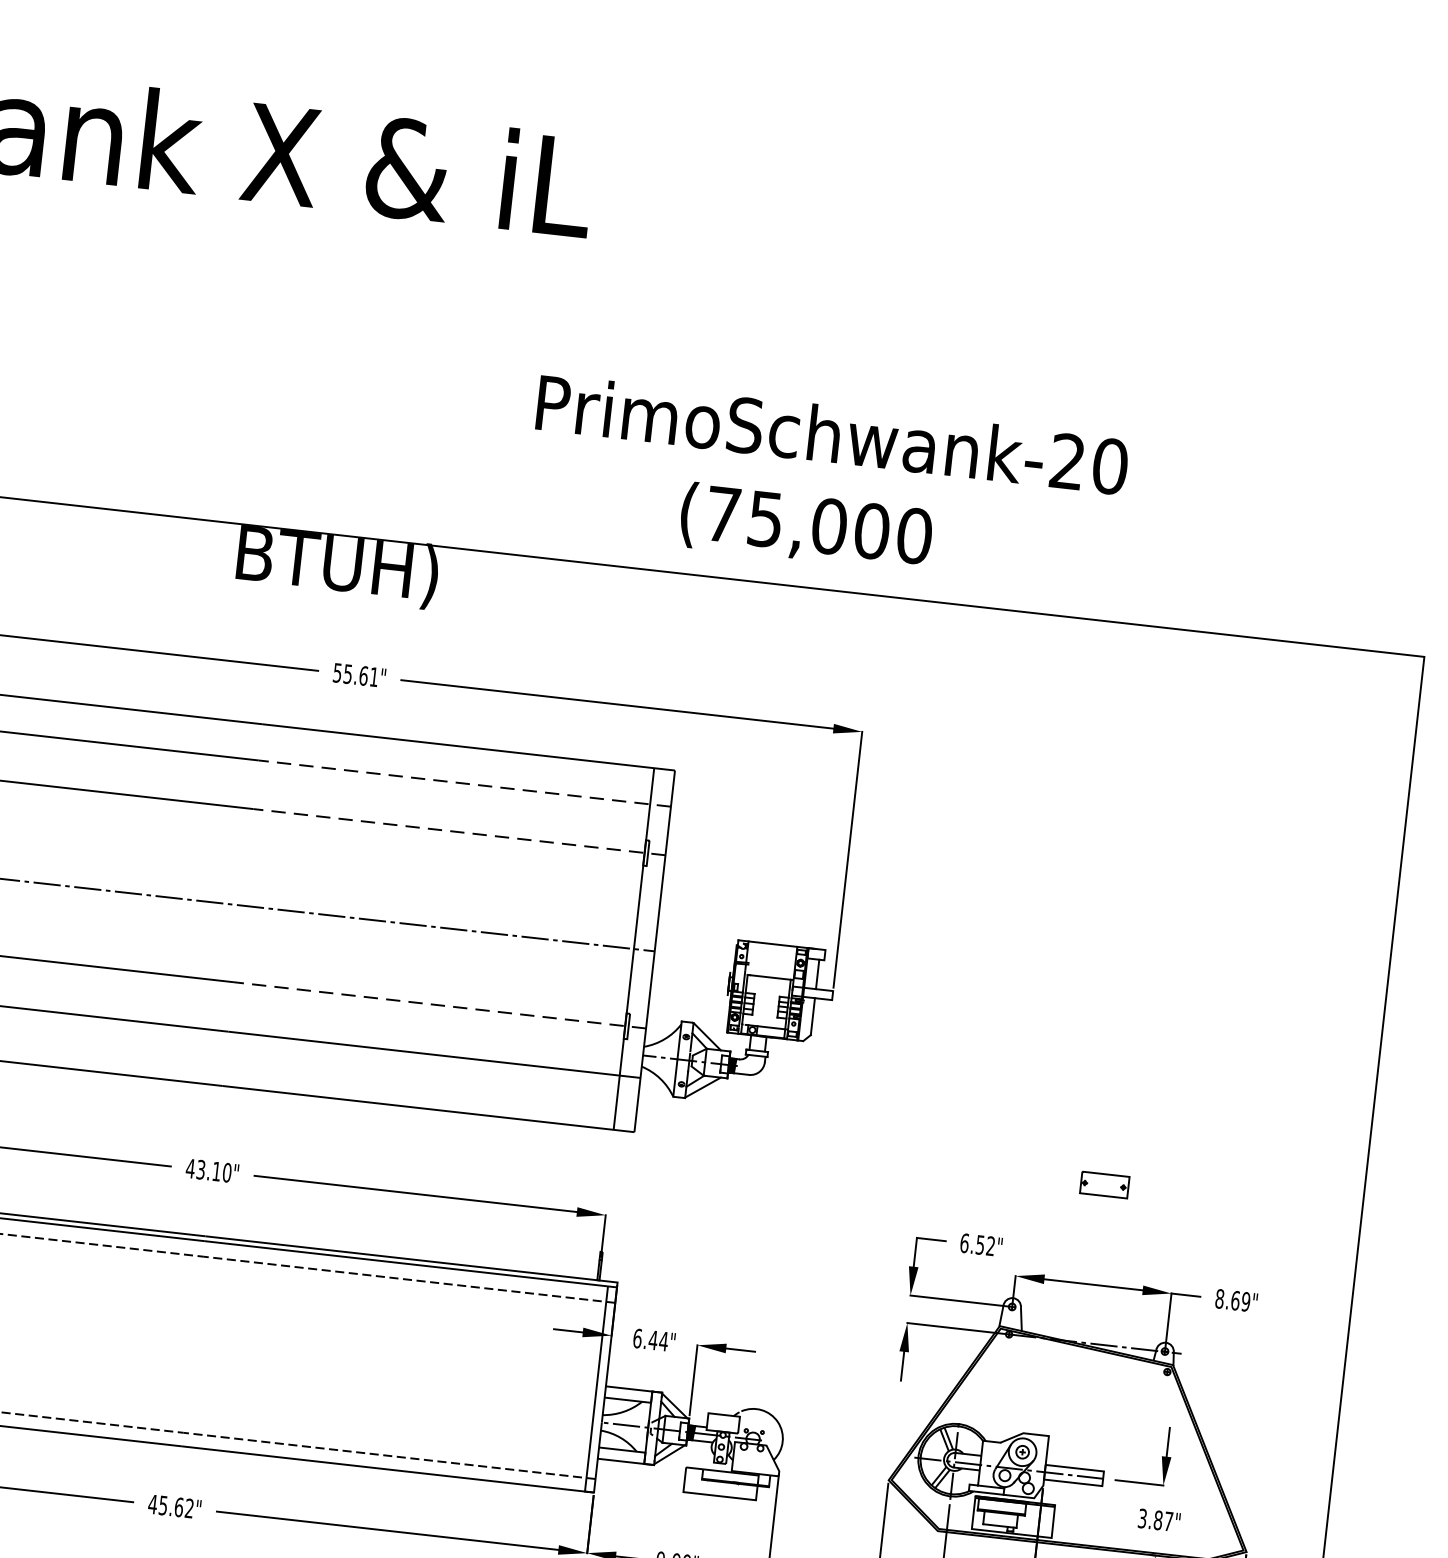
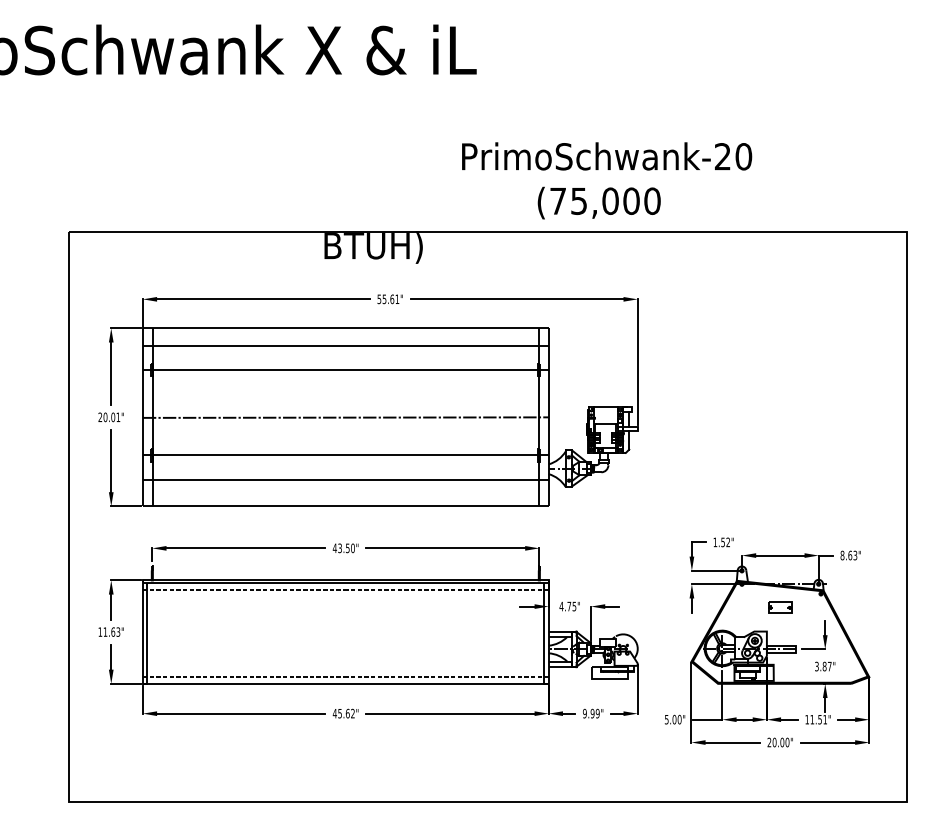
line: (463, 784) -> (446, 346), dashed -> solid
line: (457, 832) -> (446, 370), dashed -> solid
line: (438, 1005) -> (446, 455), dashed -> solid
text: (216, 1171) -> (347, 548), 43.10" -> 43.50"
part: (1105, 1185) -> (780, 607), moved
text: (964, 1243) -> (715, 542), 6.52" -> 1.52"
text: (1246, 1299) -> (855, 554), 8.69" -> 8.63"
text: (649, 1339) -> (567, 606), 6.44" -> 4.75"

